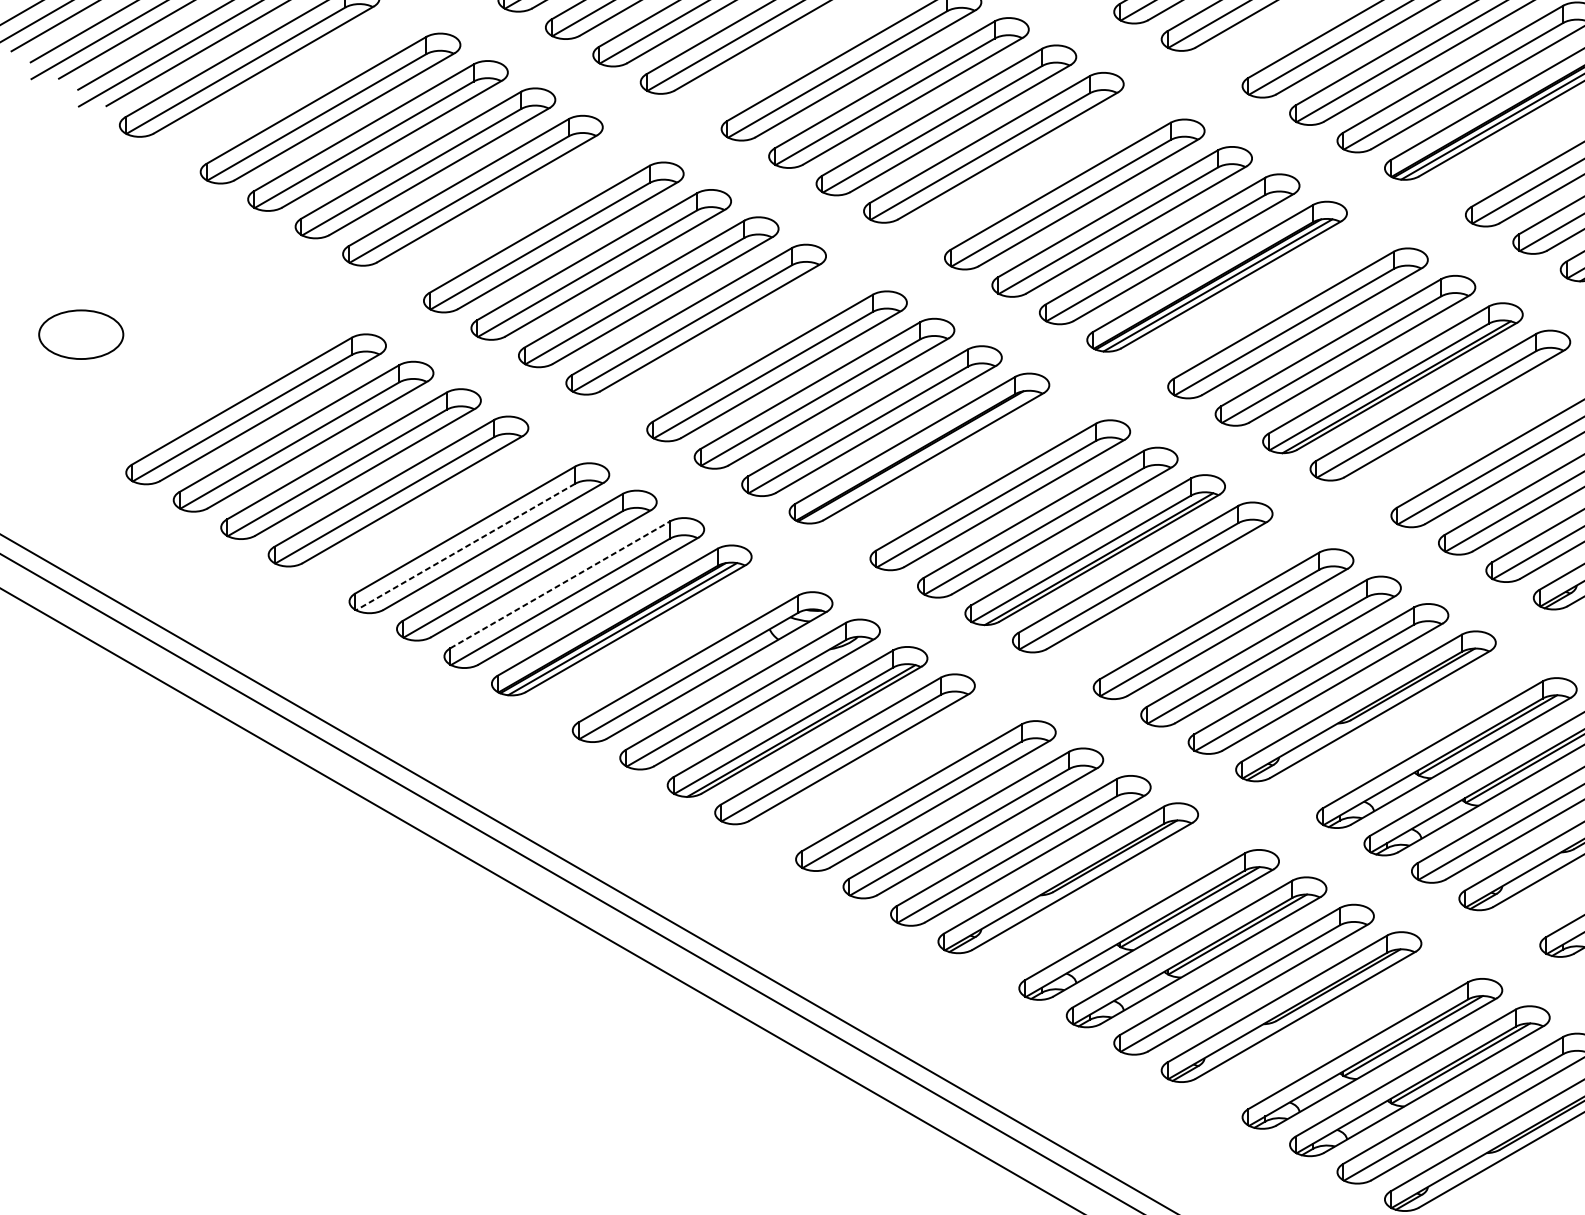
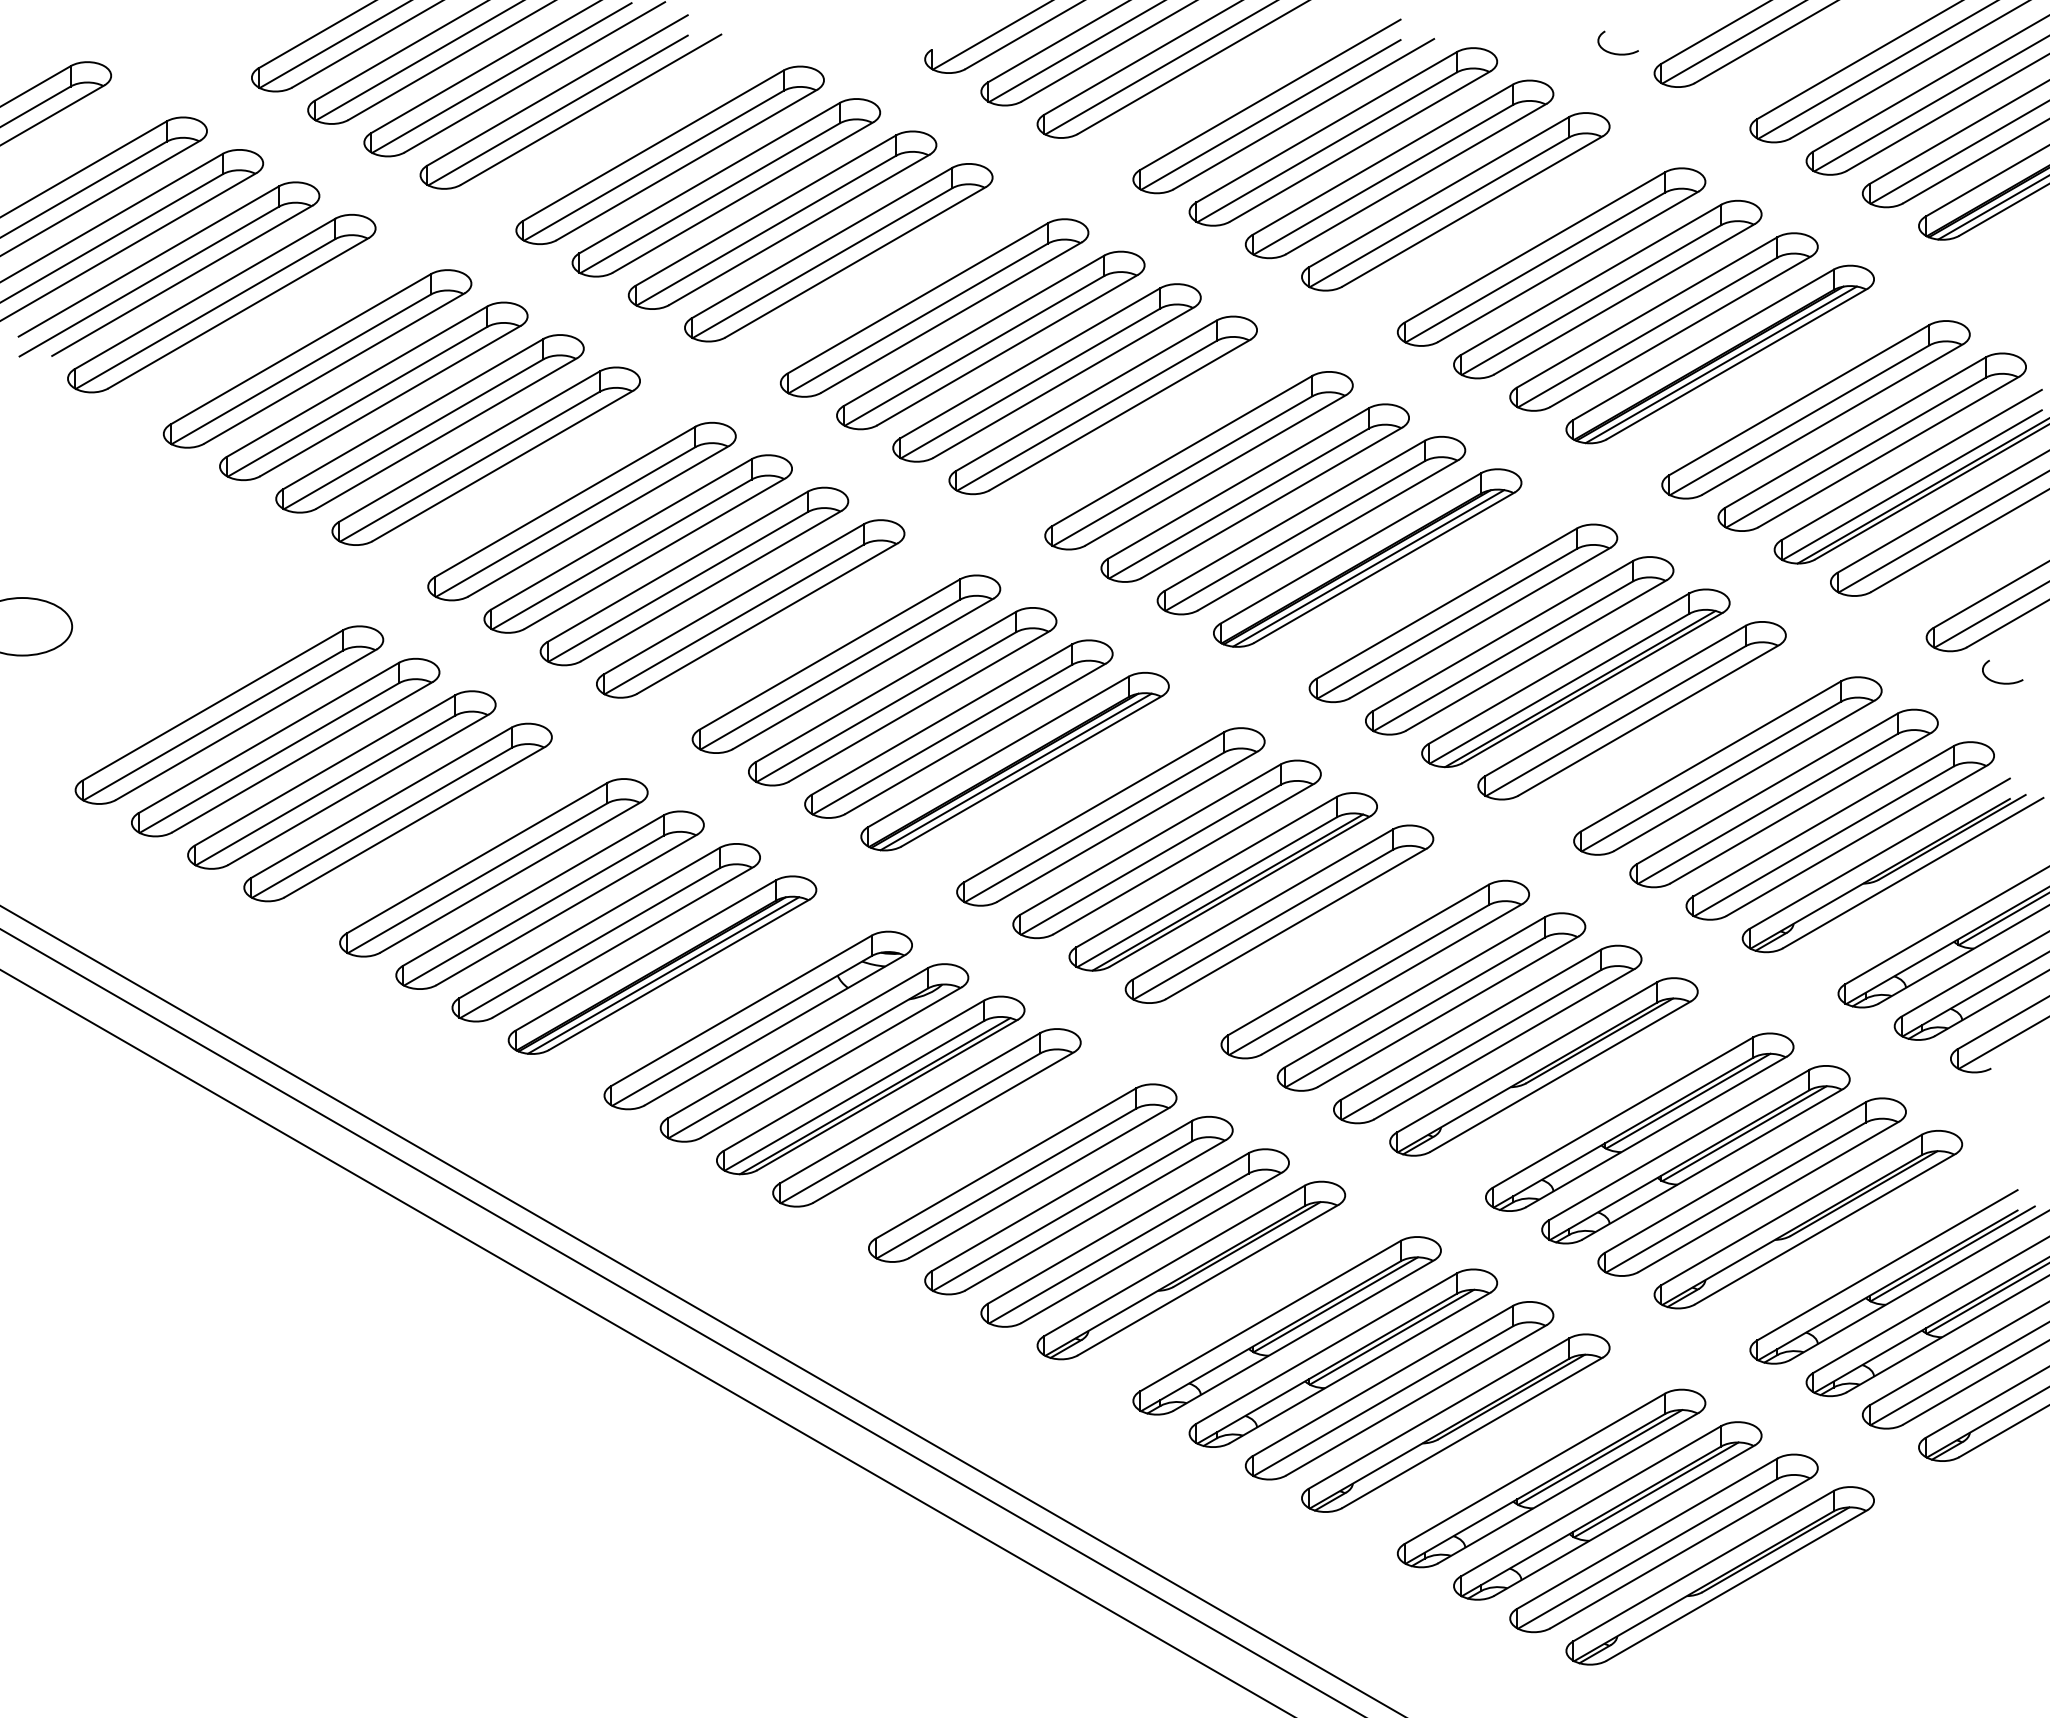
line: (919, 456) -> (1015, 771), added
line: (465, 547) -> (477, 878), dashed -> solid
line: (560, 584) -> (590, 922), dashed -> solid

